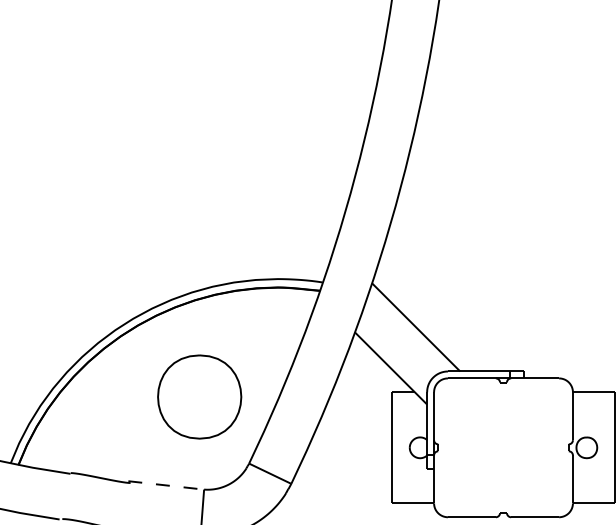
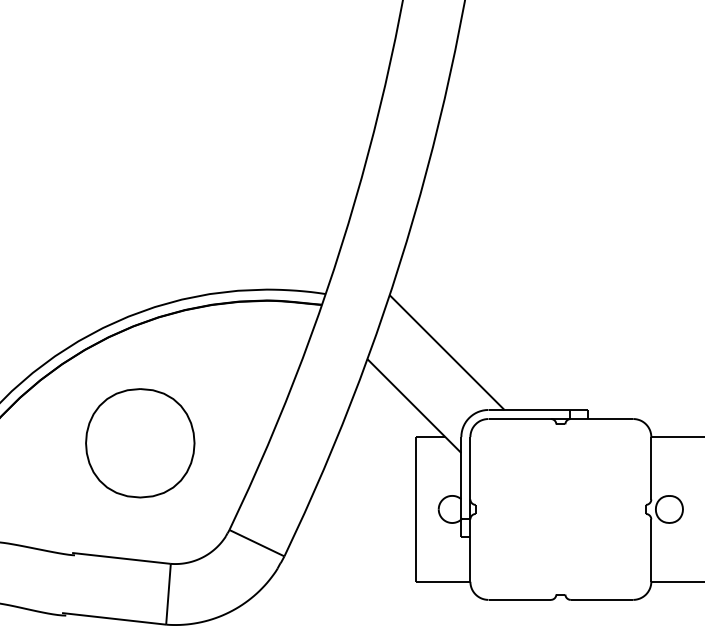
part: (199, 396) -> (140, 442), moved
line: (166, 485) -> (121, 558), dashed -> solid

